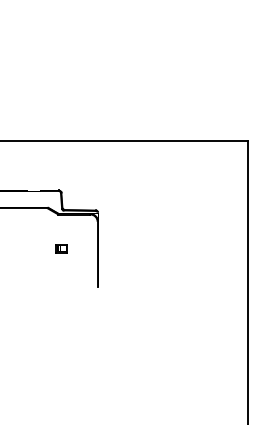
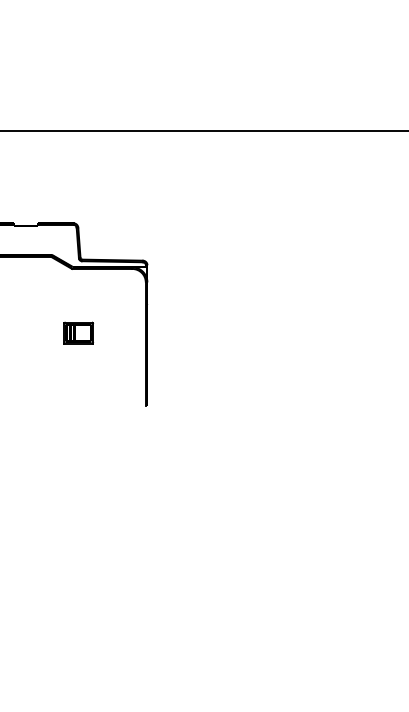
part: (61, 248) -> (77, 332), size x1.4

